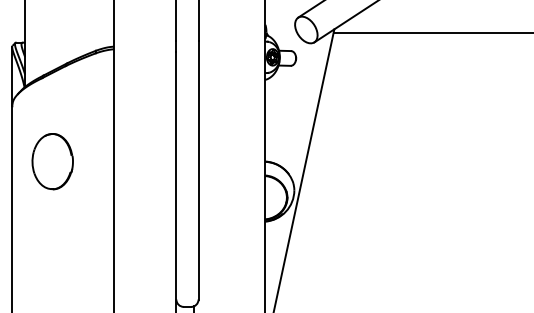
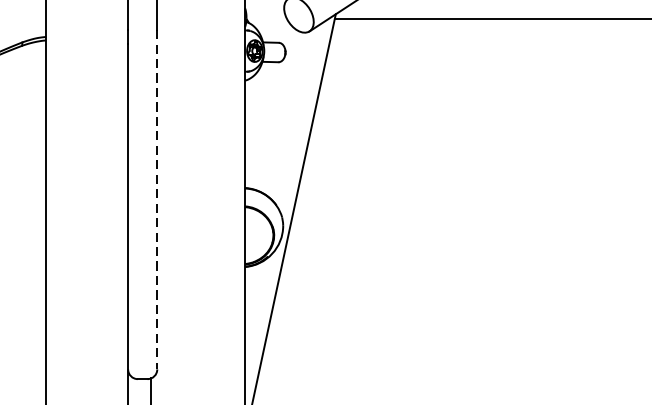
line: (198, 170) -> (157, 199), solid -> dashed

